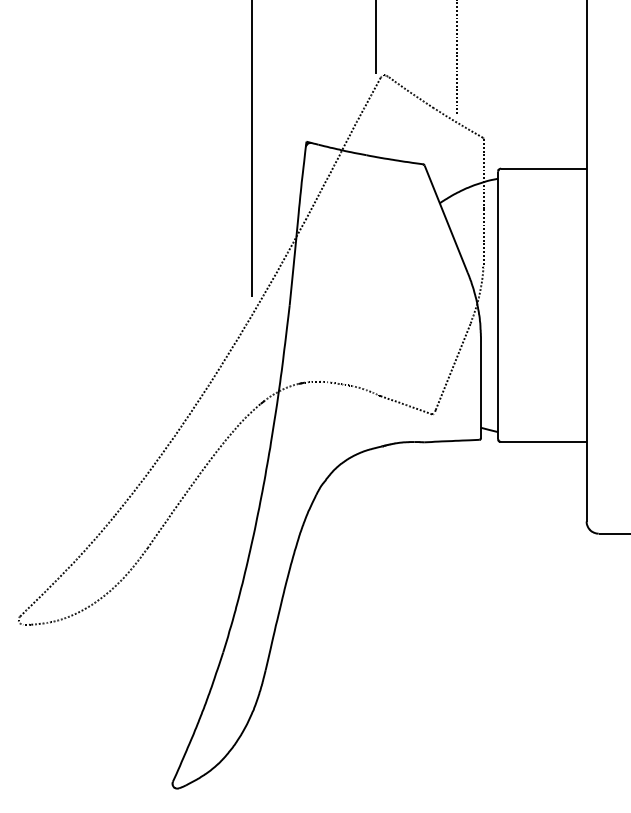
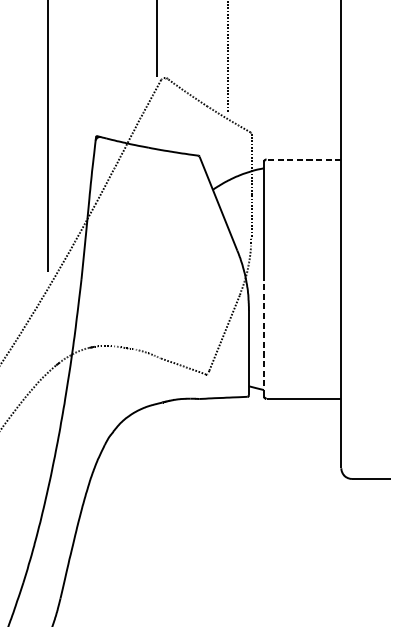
line: (543, 168) -> (303, 159), solid -> dashed
line: (498, 372) -> (264, 337), solid -> dashed

